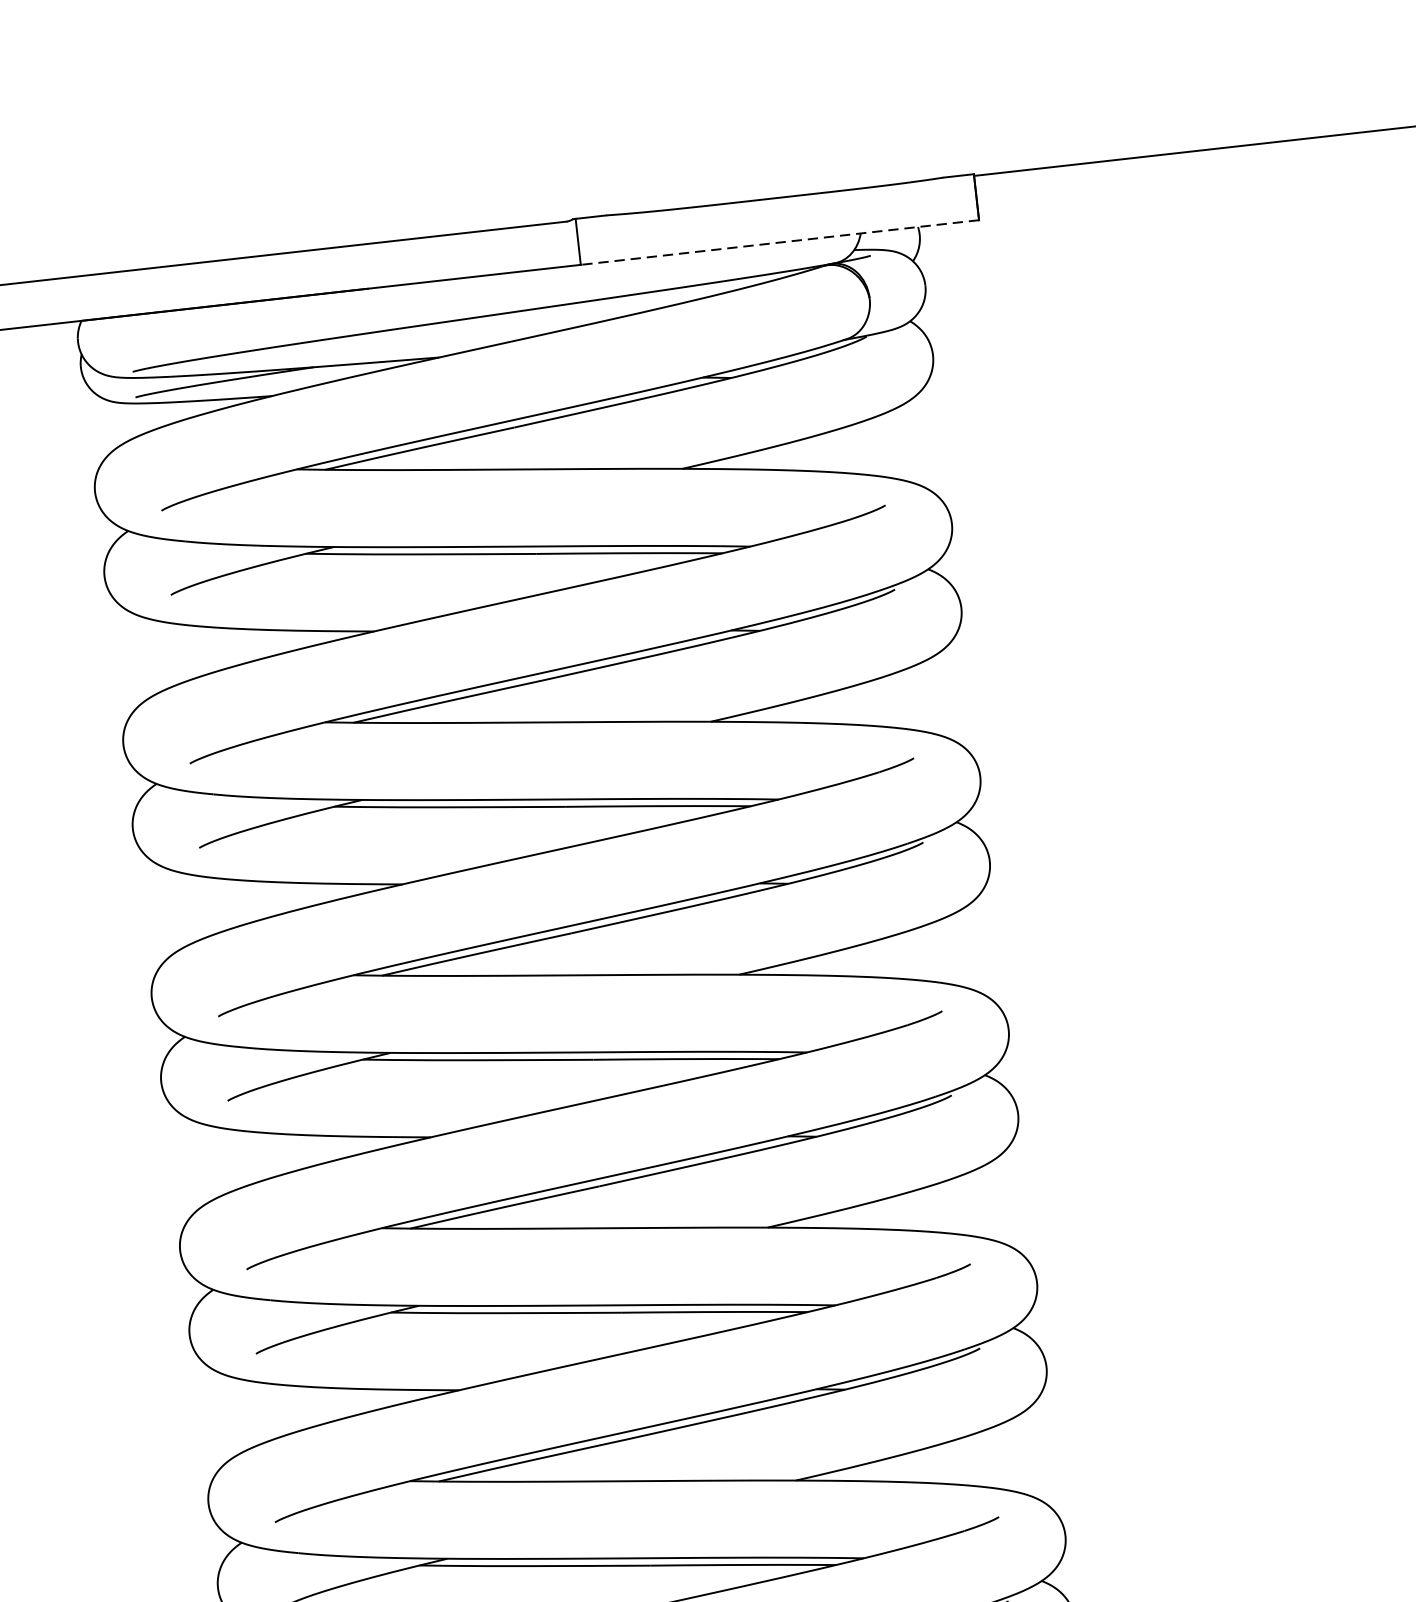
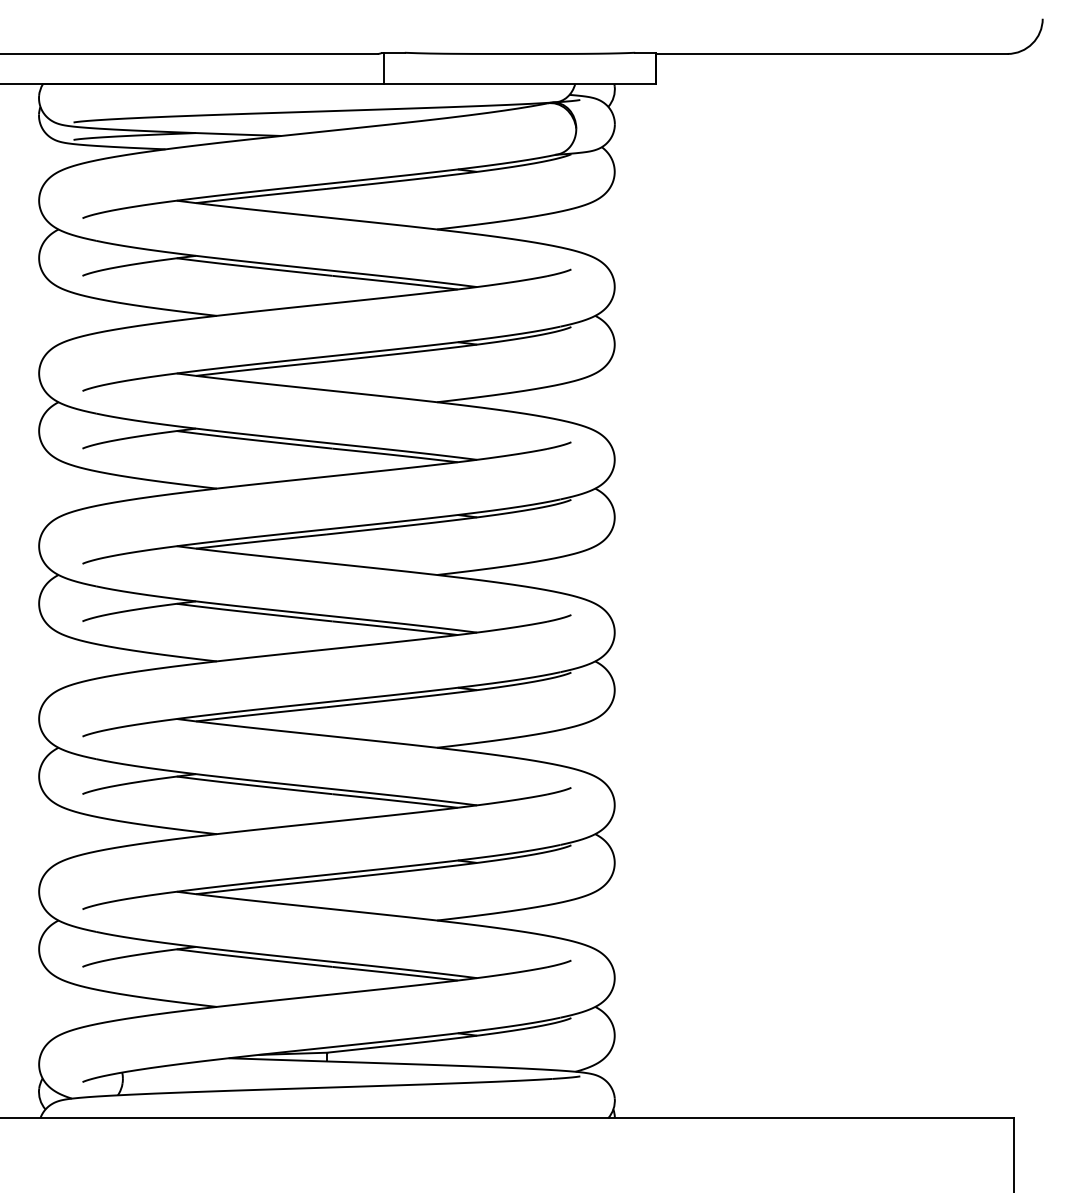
line: (779, 243) -> (519, 84), dashed -> solid

